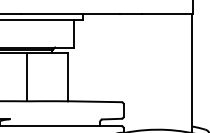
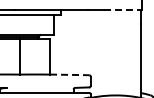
line: (168, 14) -> (123, 10), solid -> dashed
line: (94, 101) -> (69, 74), solid -> dashed

